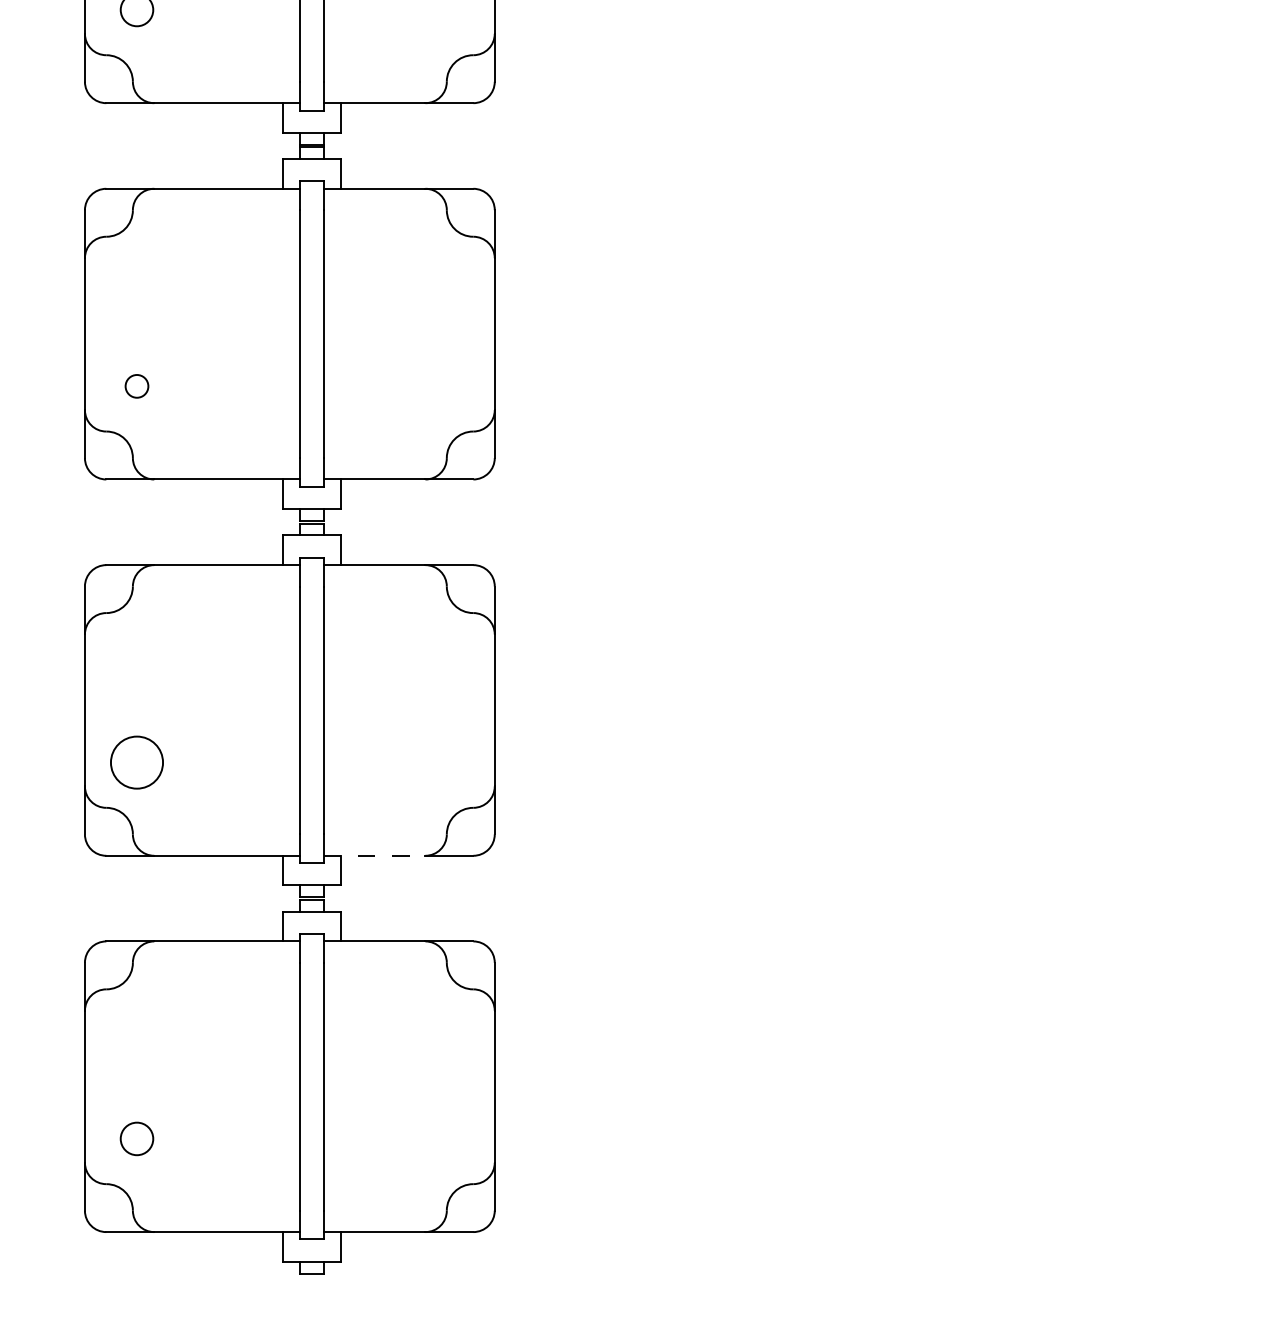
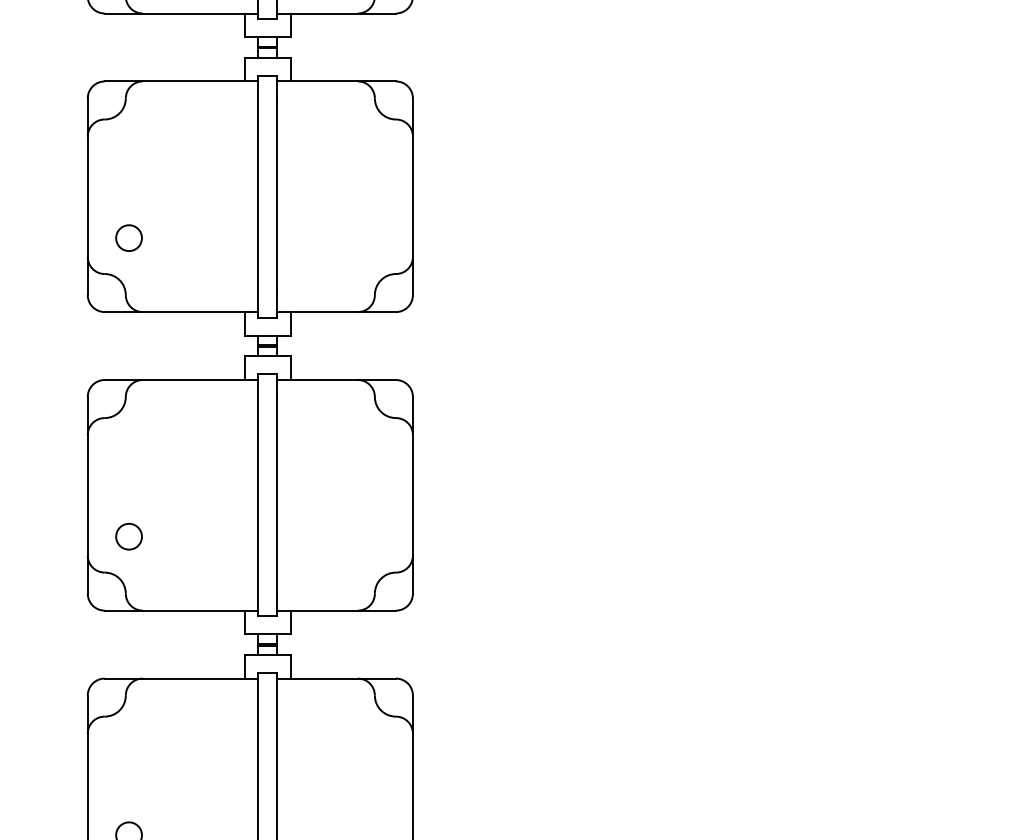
circle: (136, 386) -> (128, 238), size x1.43
circle: (136, 762) -> (128, 536), size x0.62
line: (374, 855) -> (317, 610), dashed -> solid

